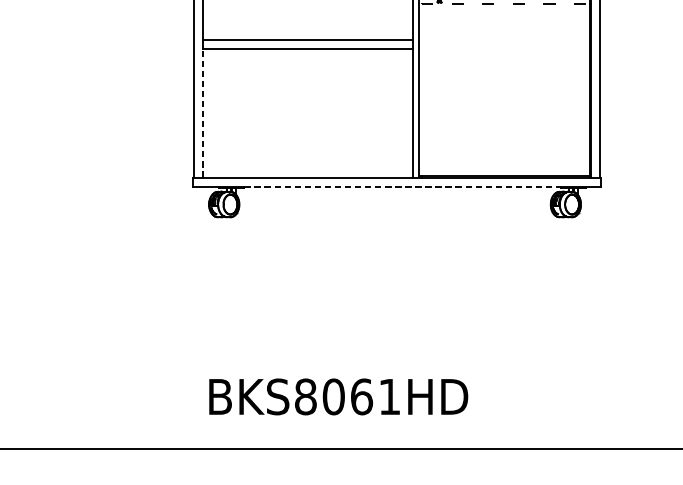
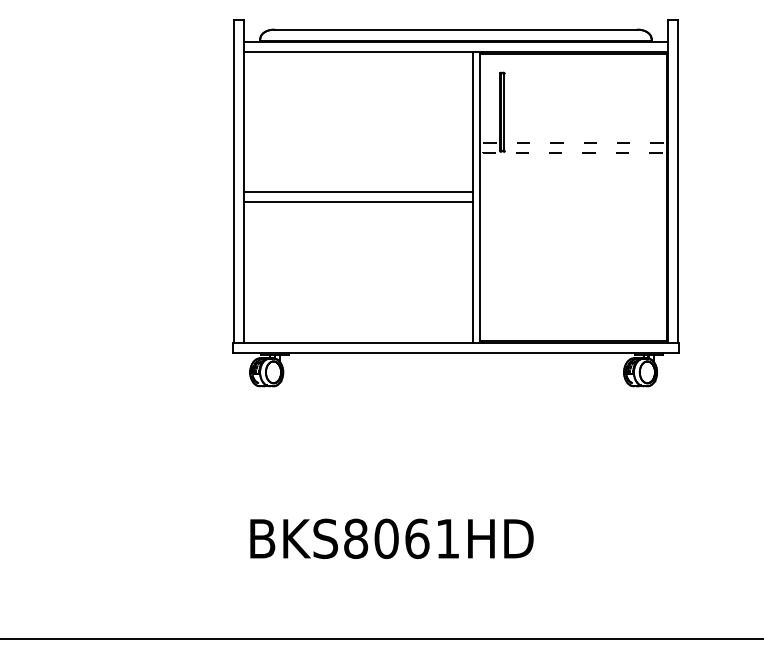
line: (202, 113) -> (243, 272), dashed -> solid
line: (403, 186) -> (462, 352), dashed -> solid
text: (338, 396) -> (391, 538), moved

